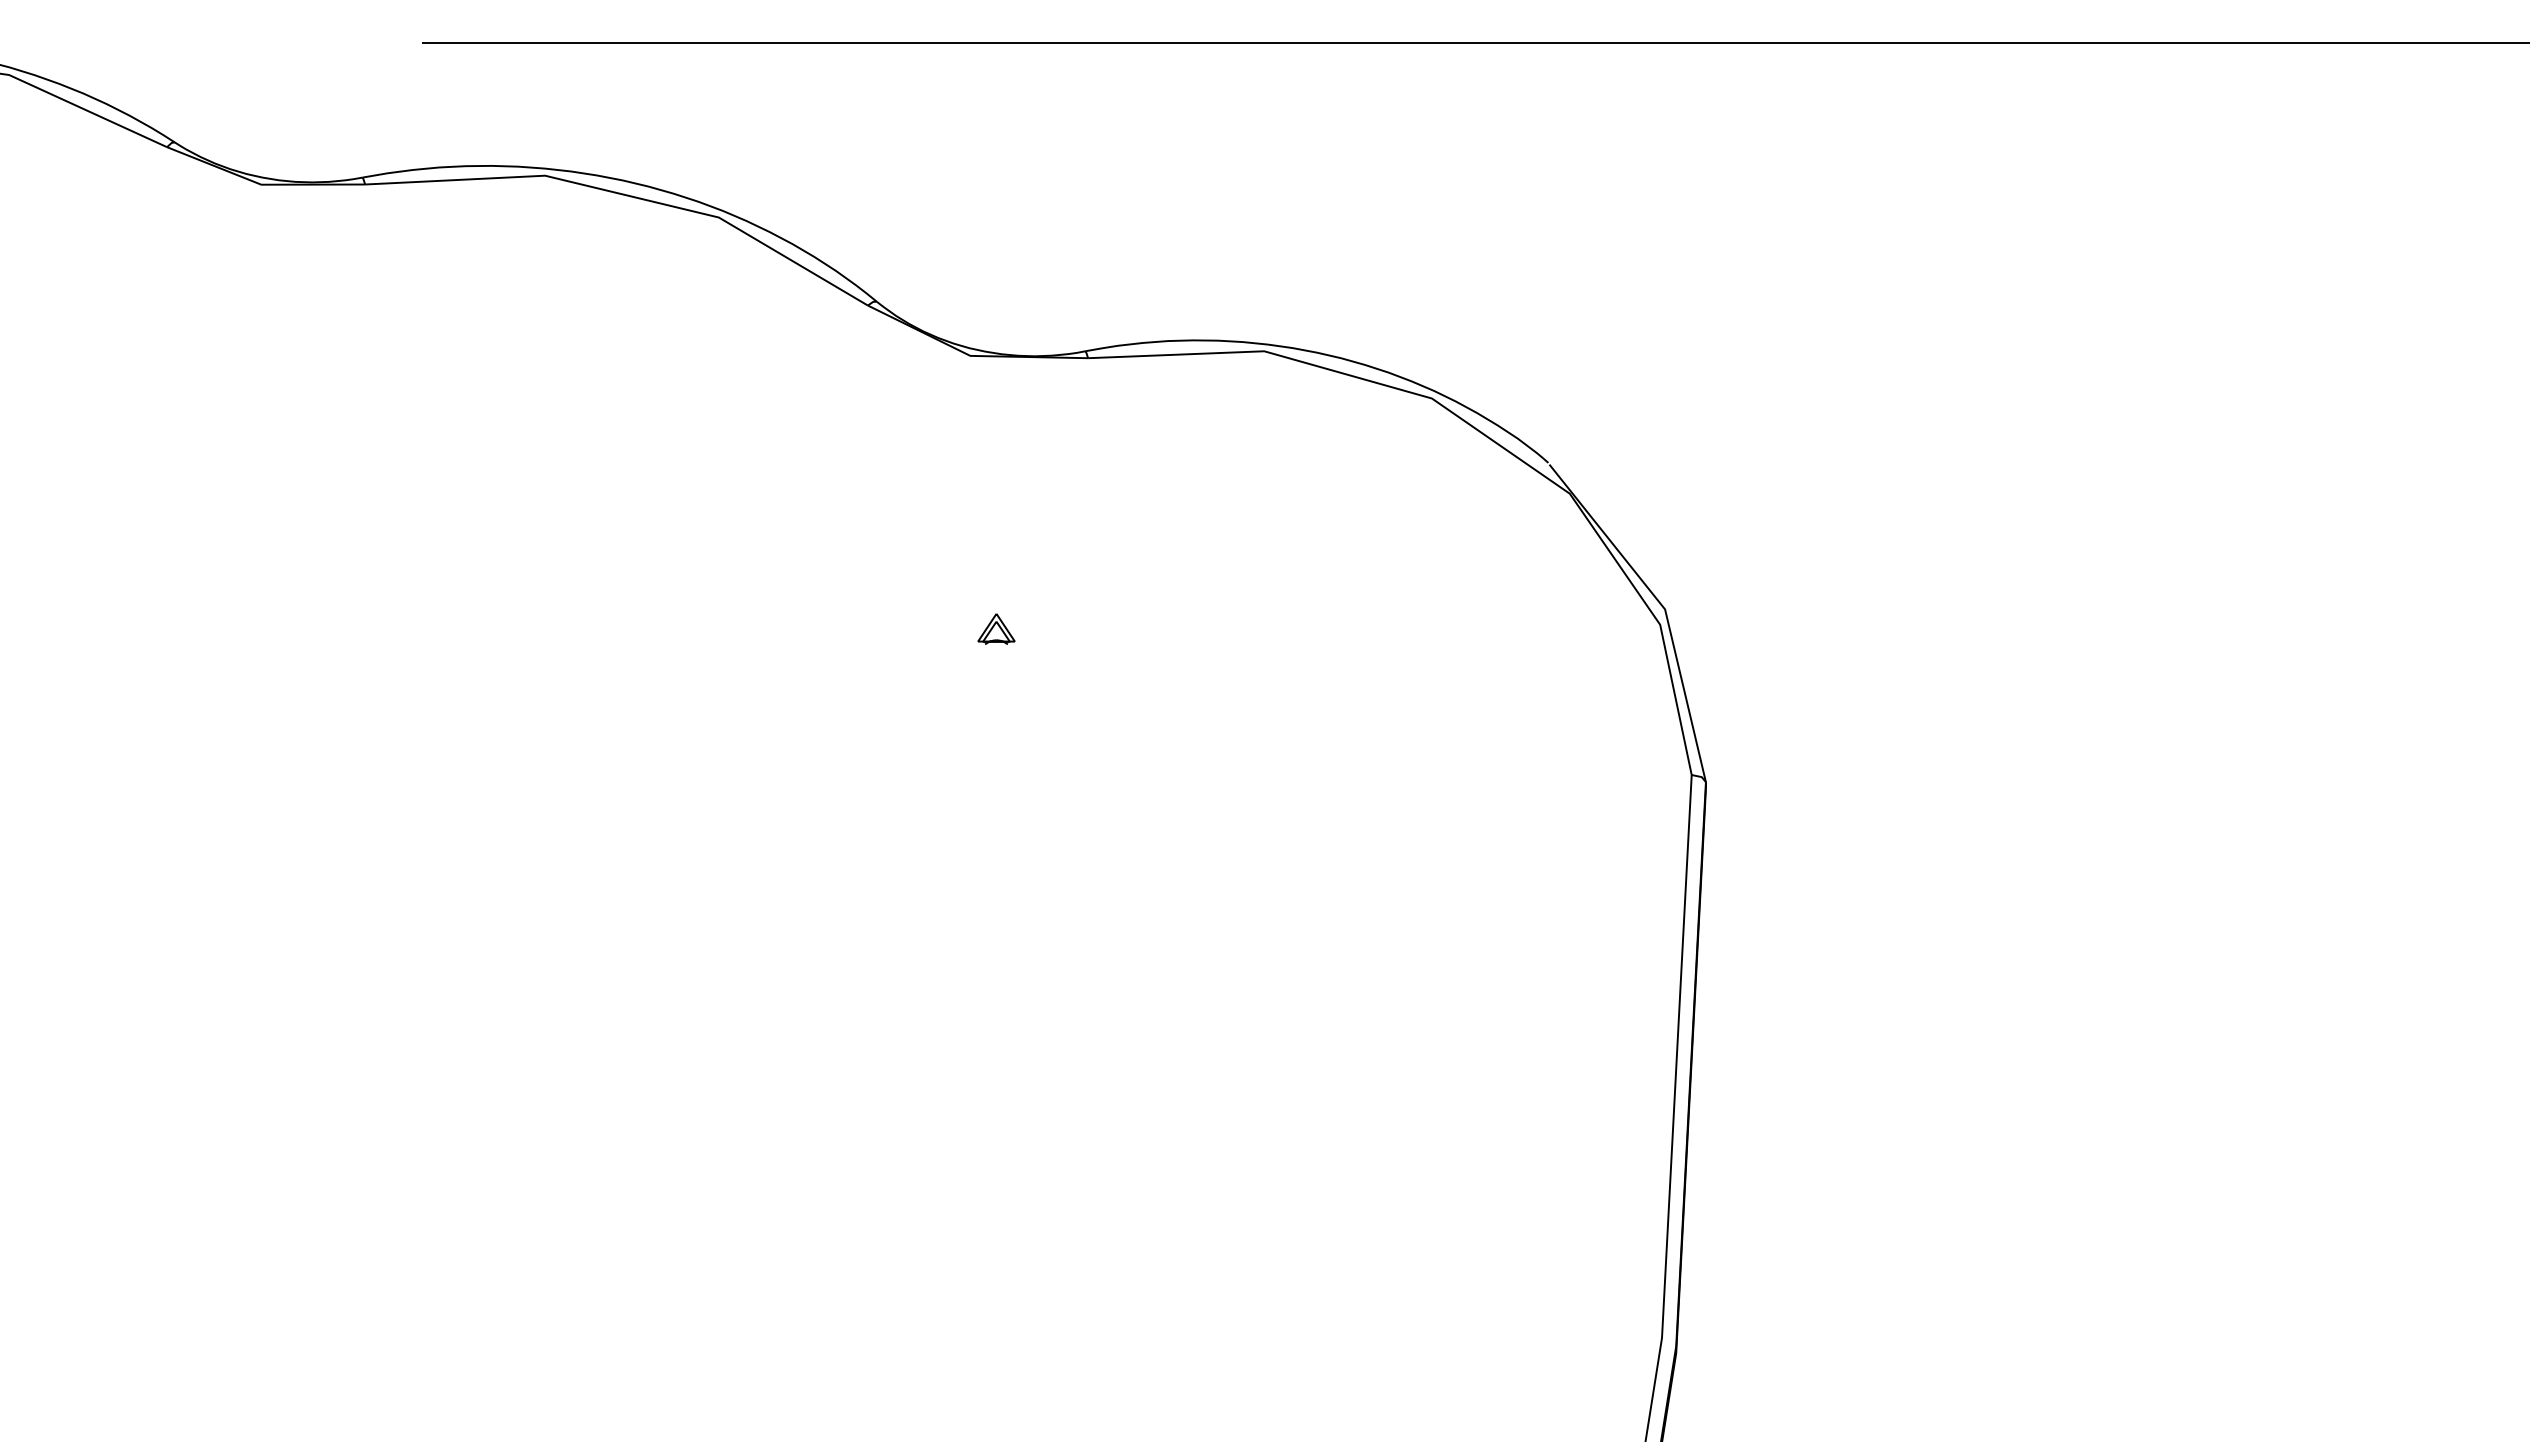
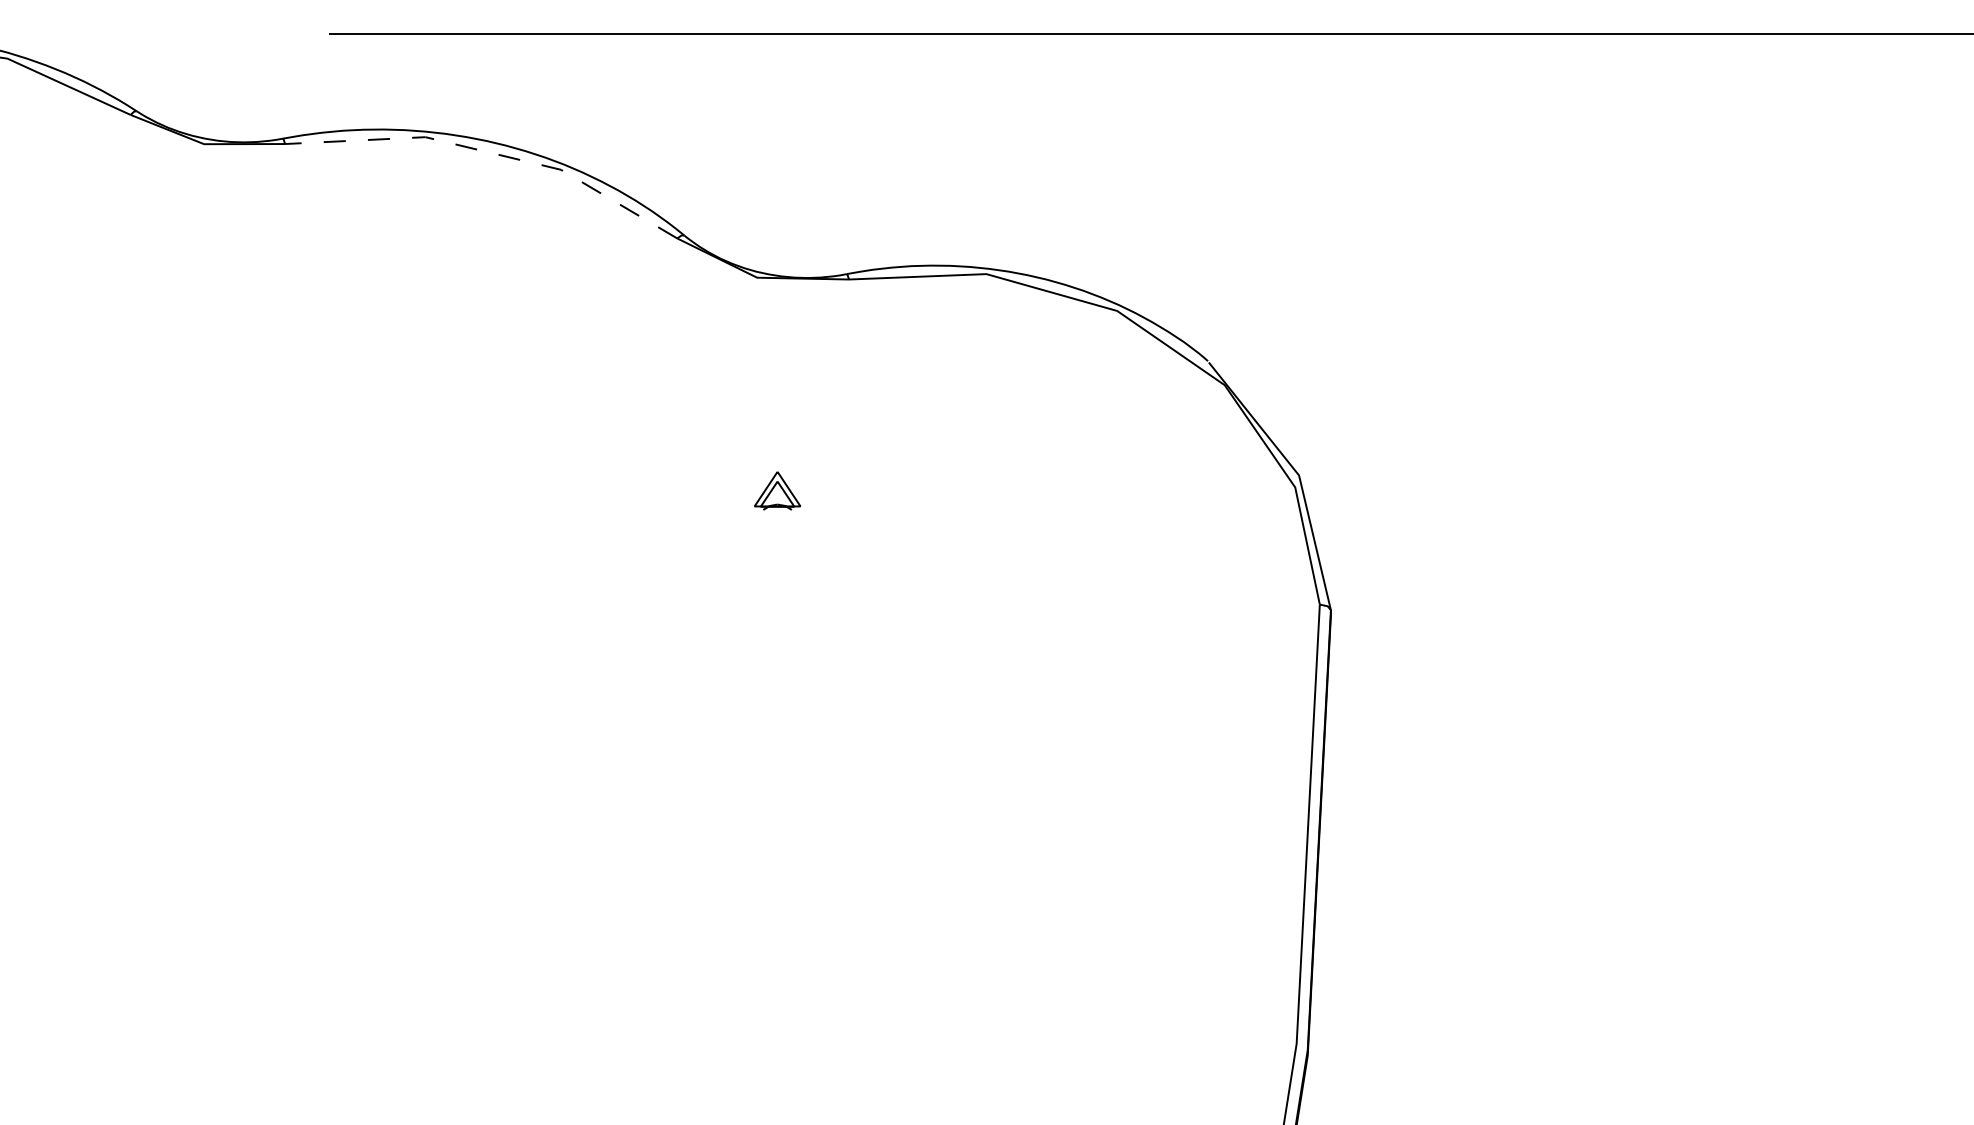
line: (628, 195) -> (490, 152), solid -> dashed
part: (996, 628) -> (777, 490), size x1.6

